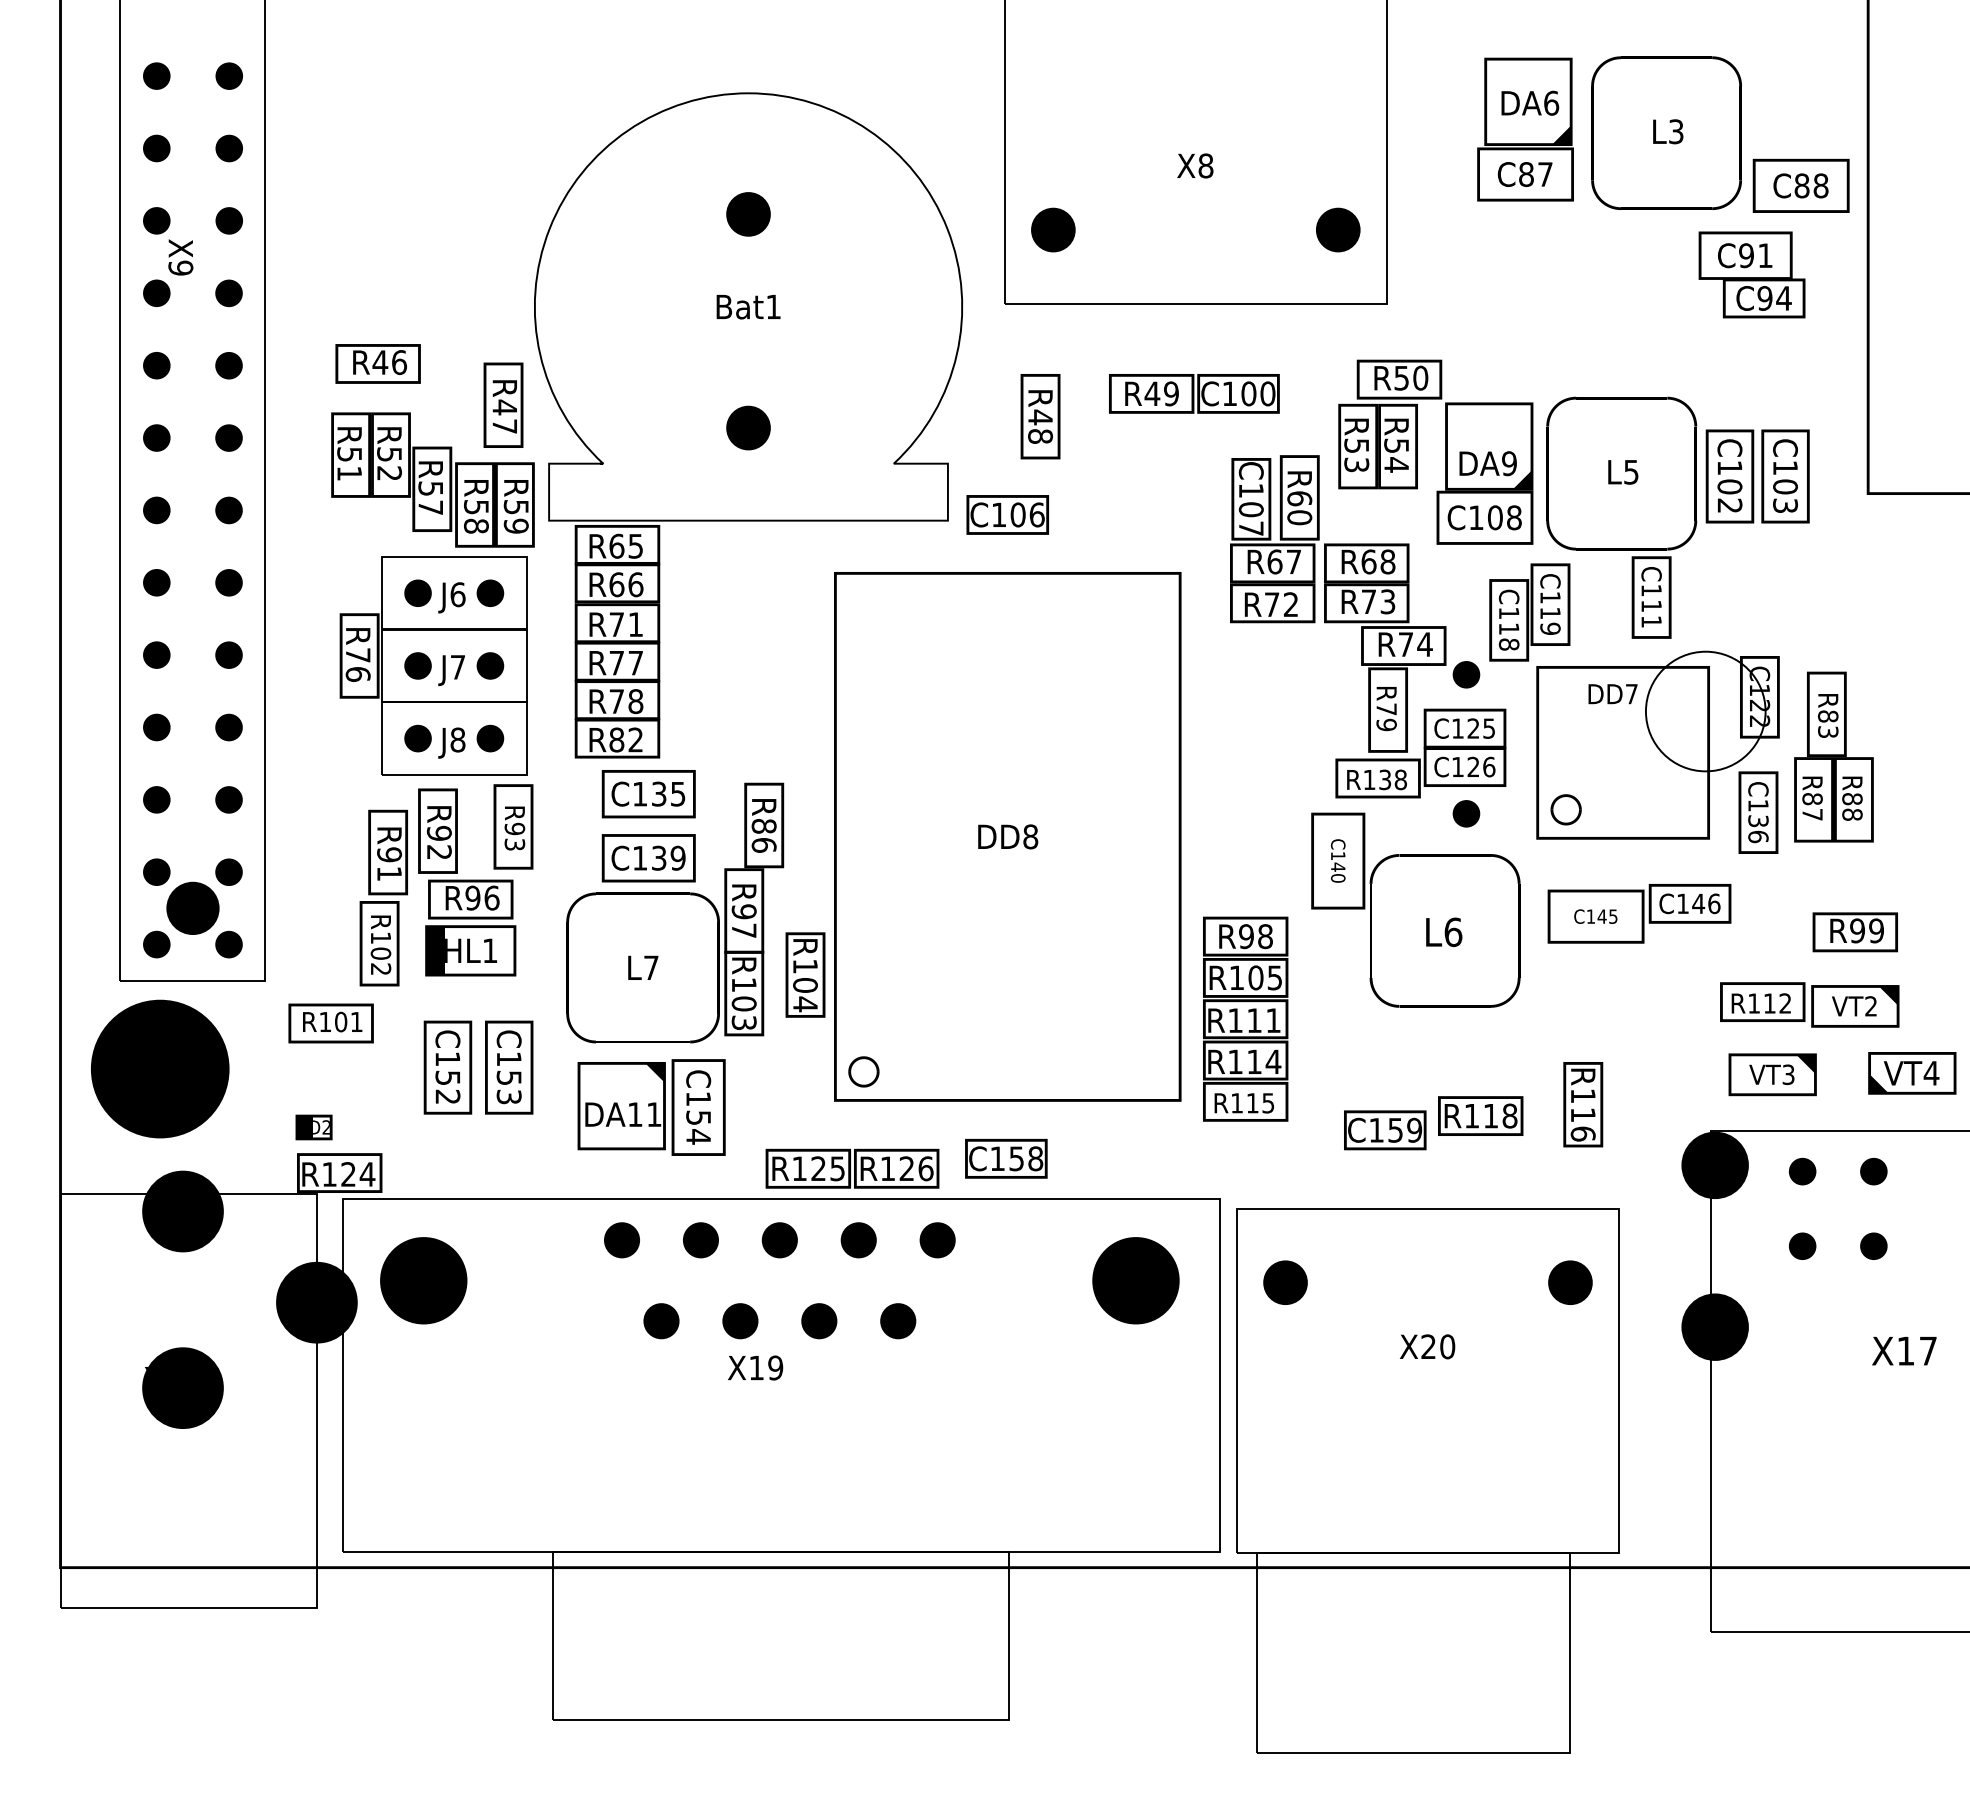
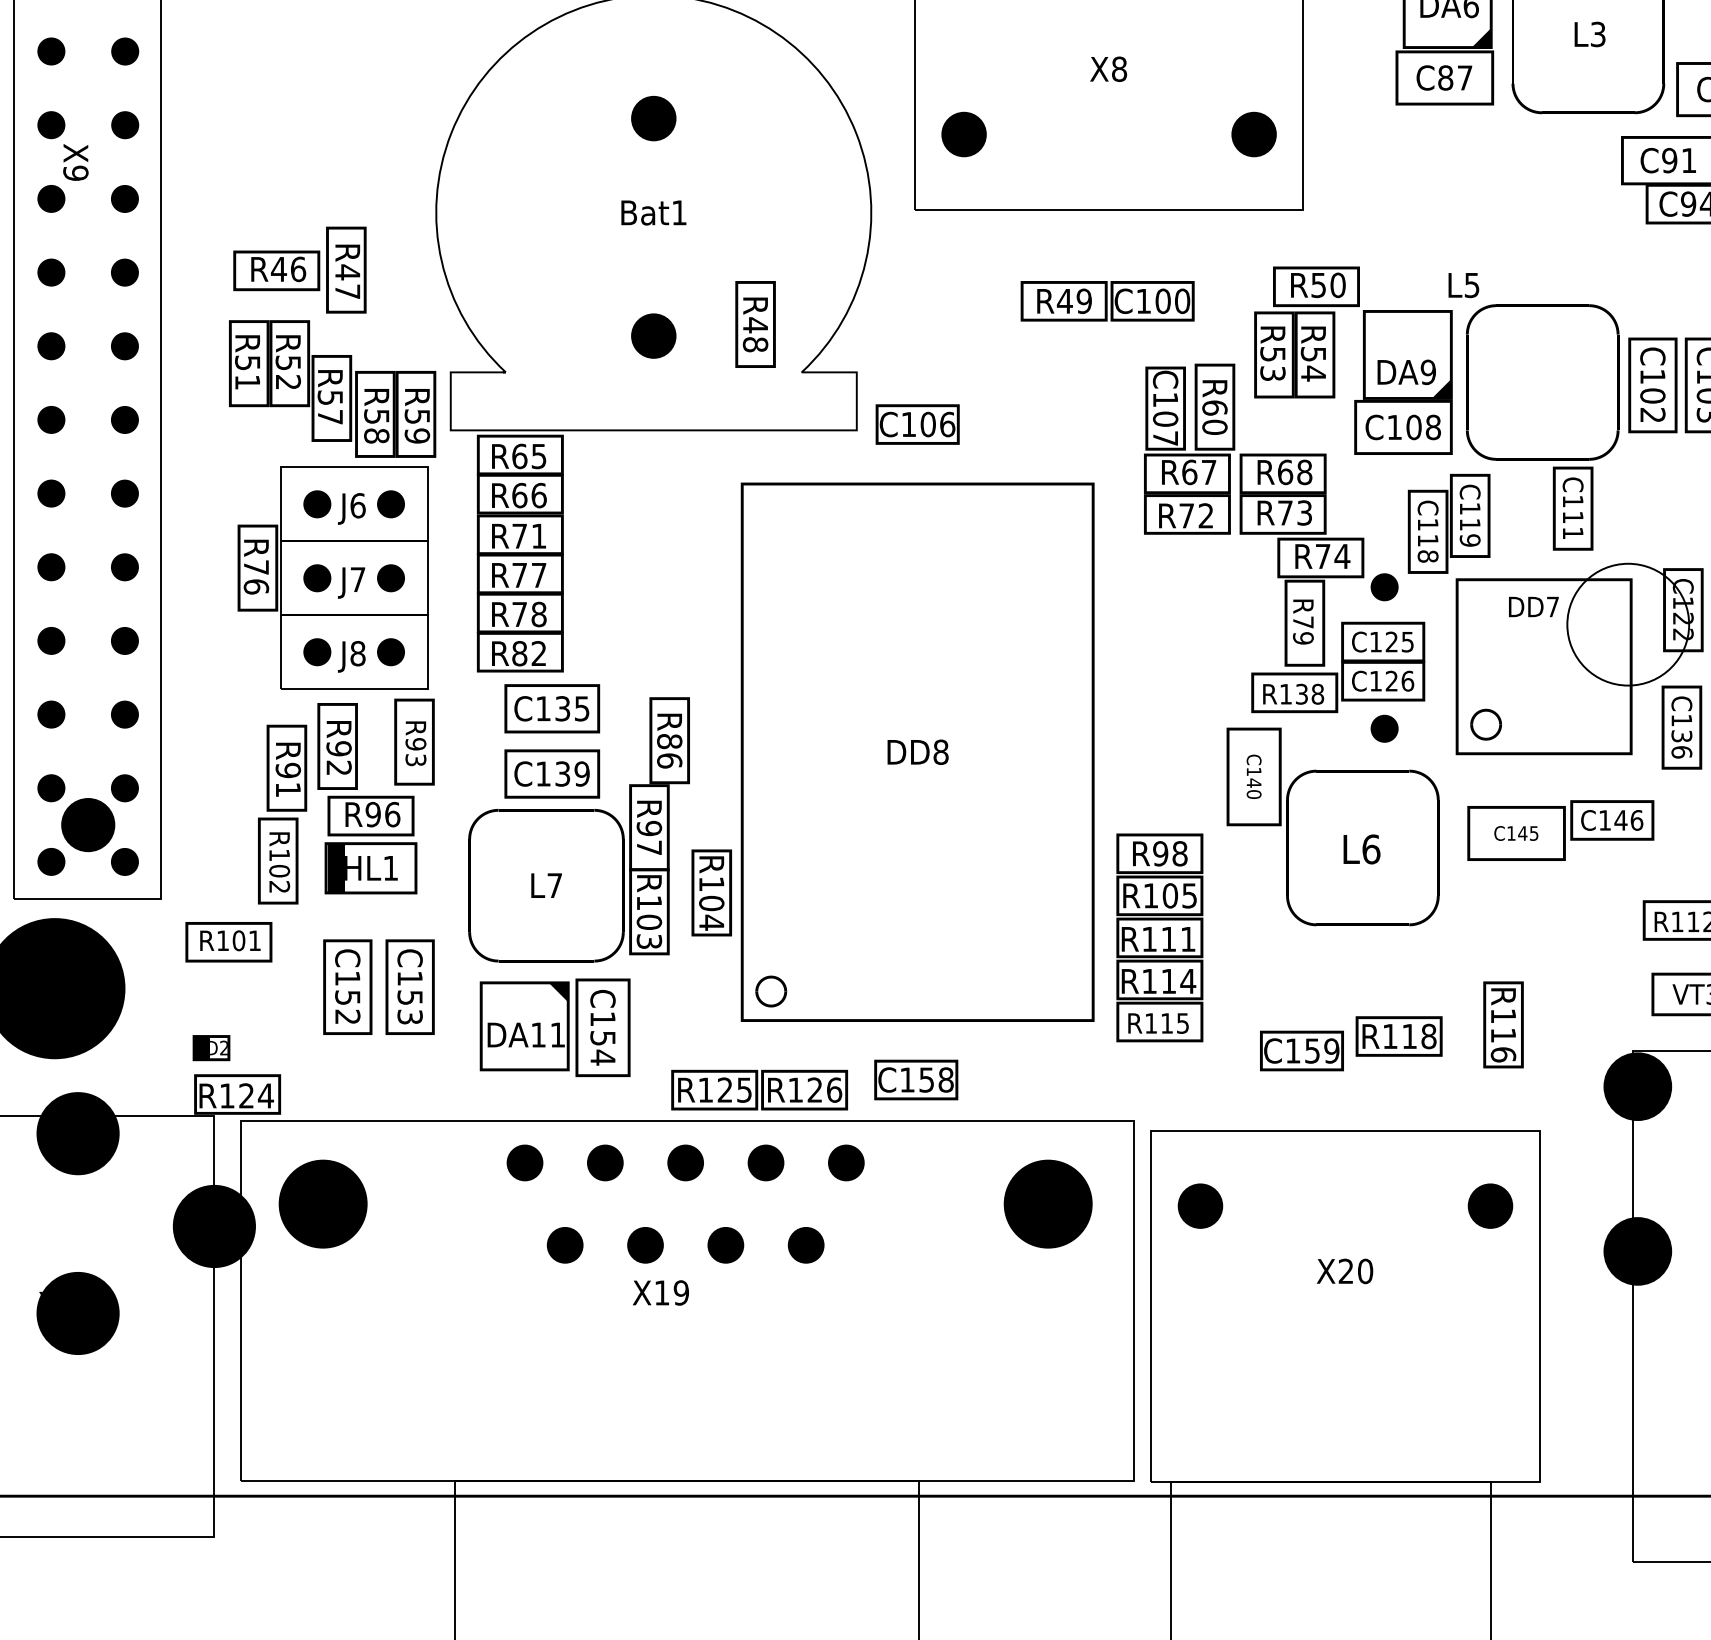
text: (503, 404) -> (346, 269), moved
text: (1040, 416) -> (755, 324), moved
text: (1623, 472) -> (1464, 285), moved

